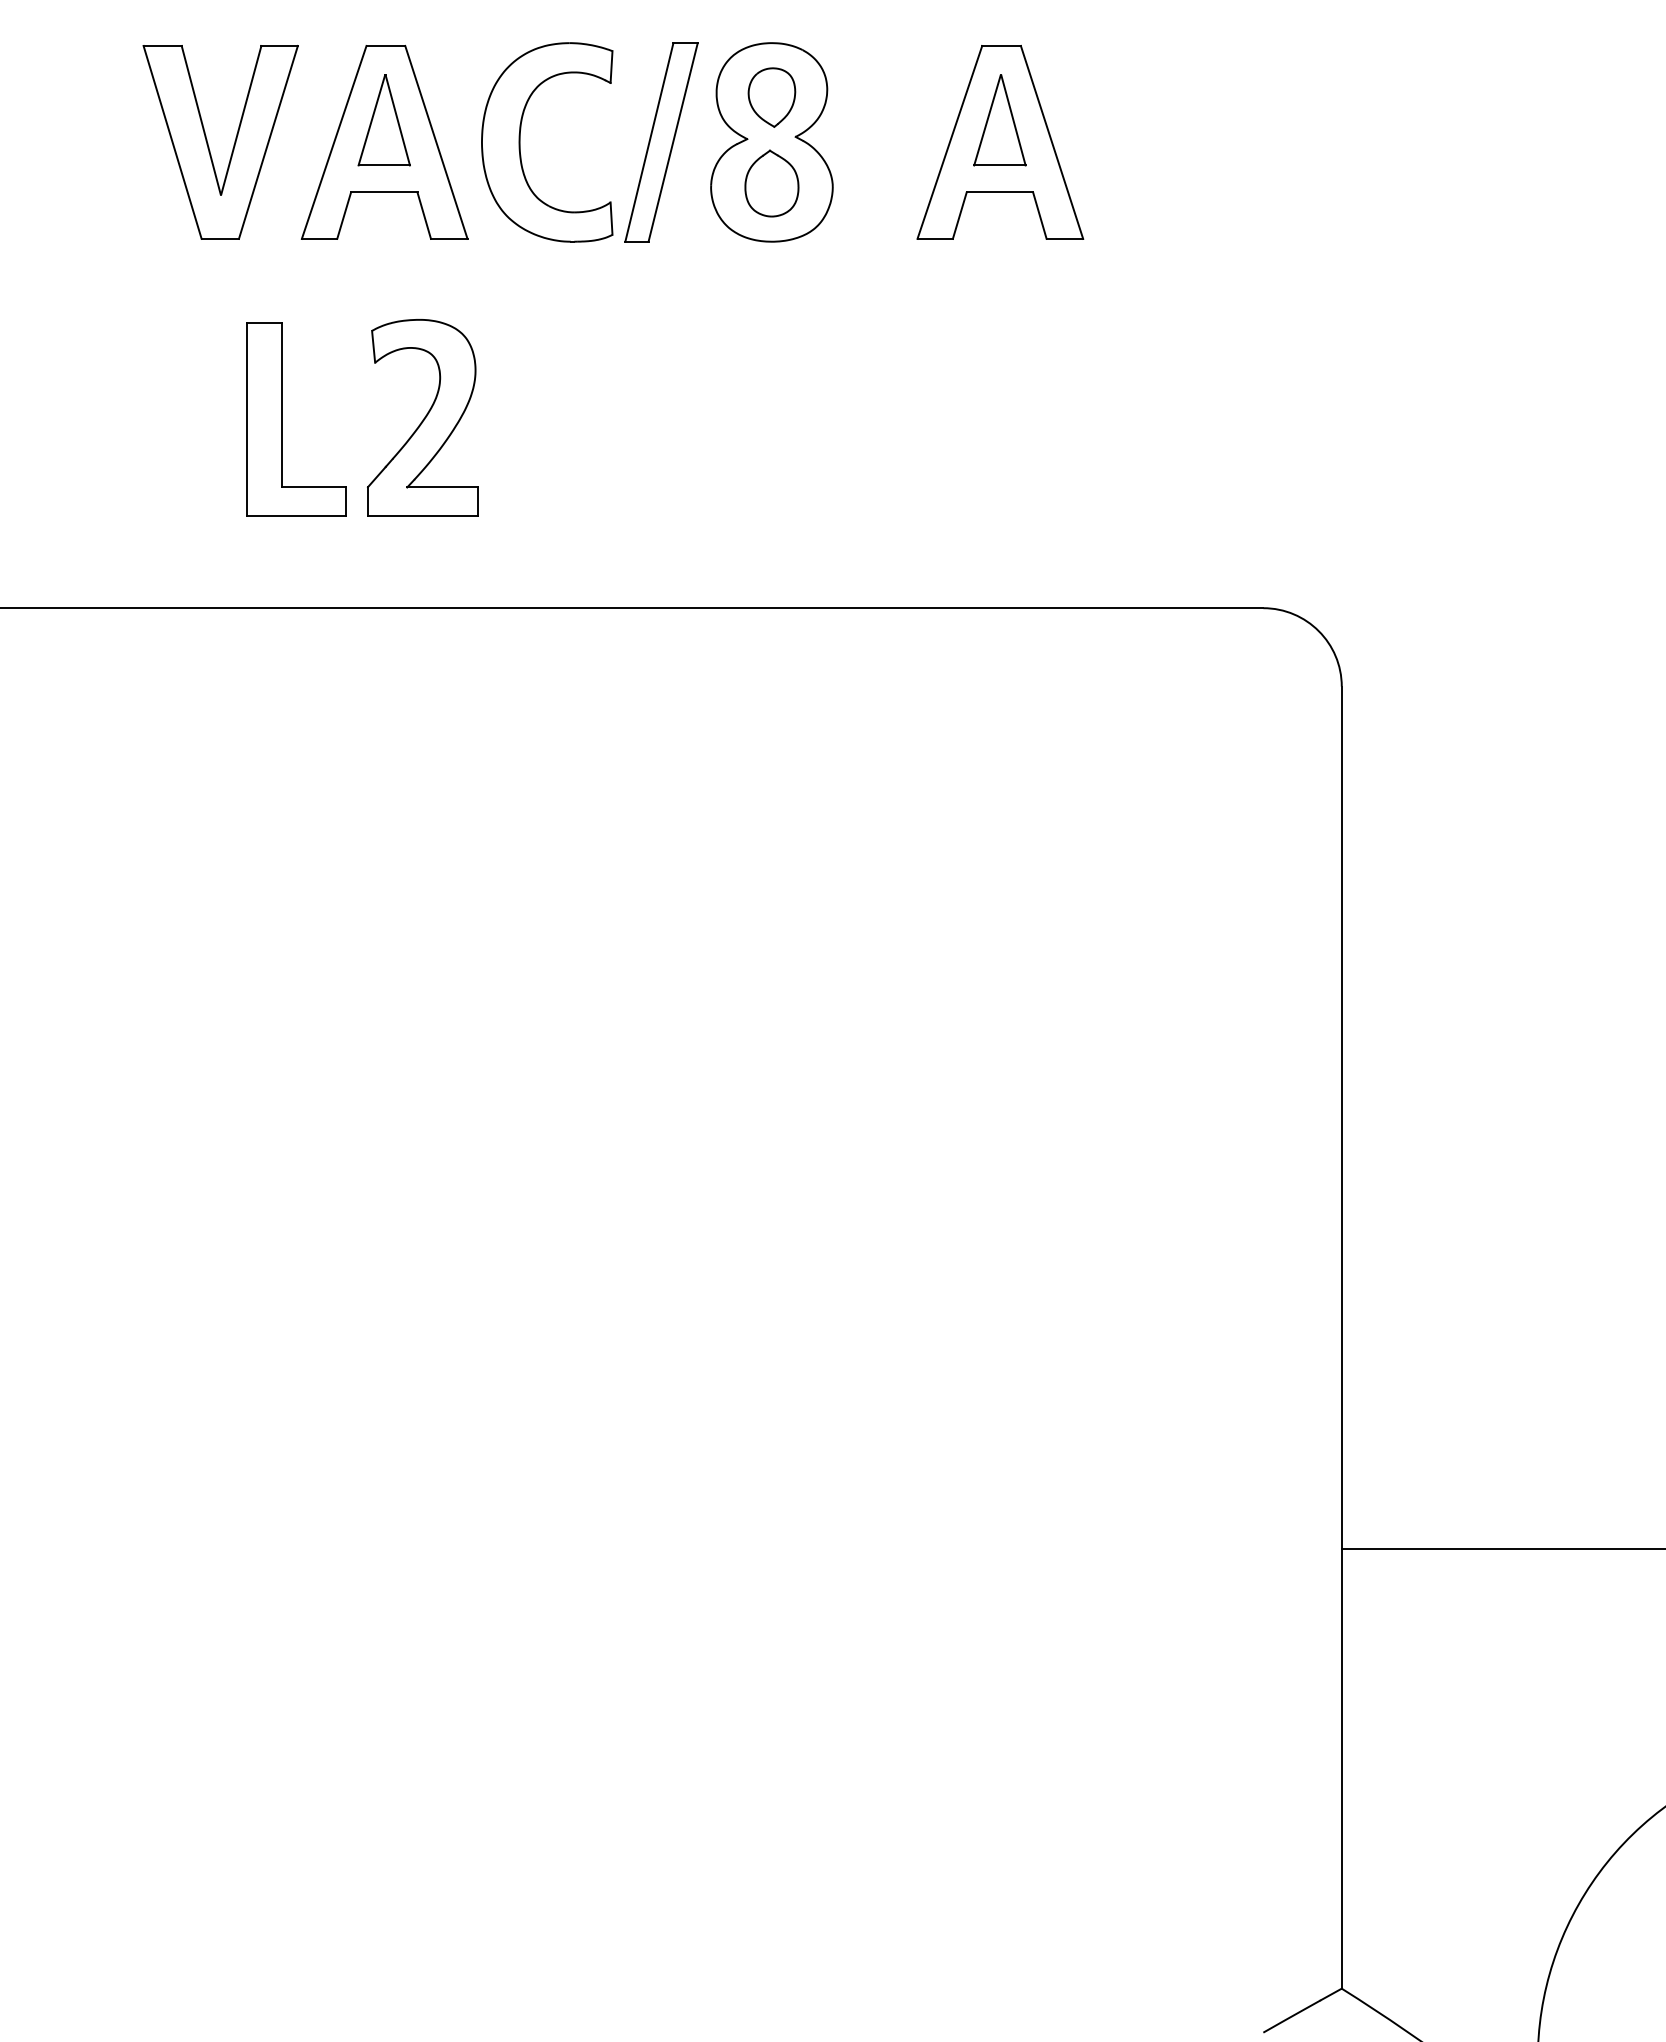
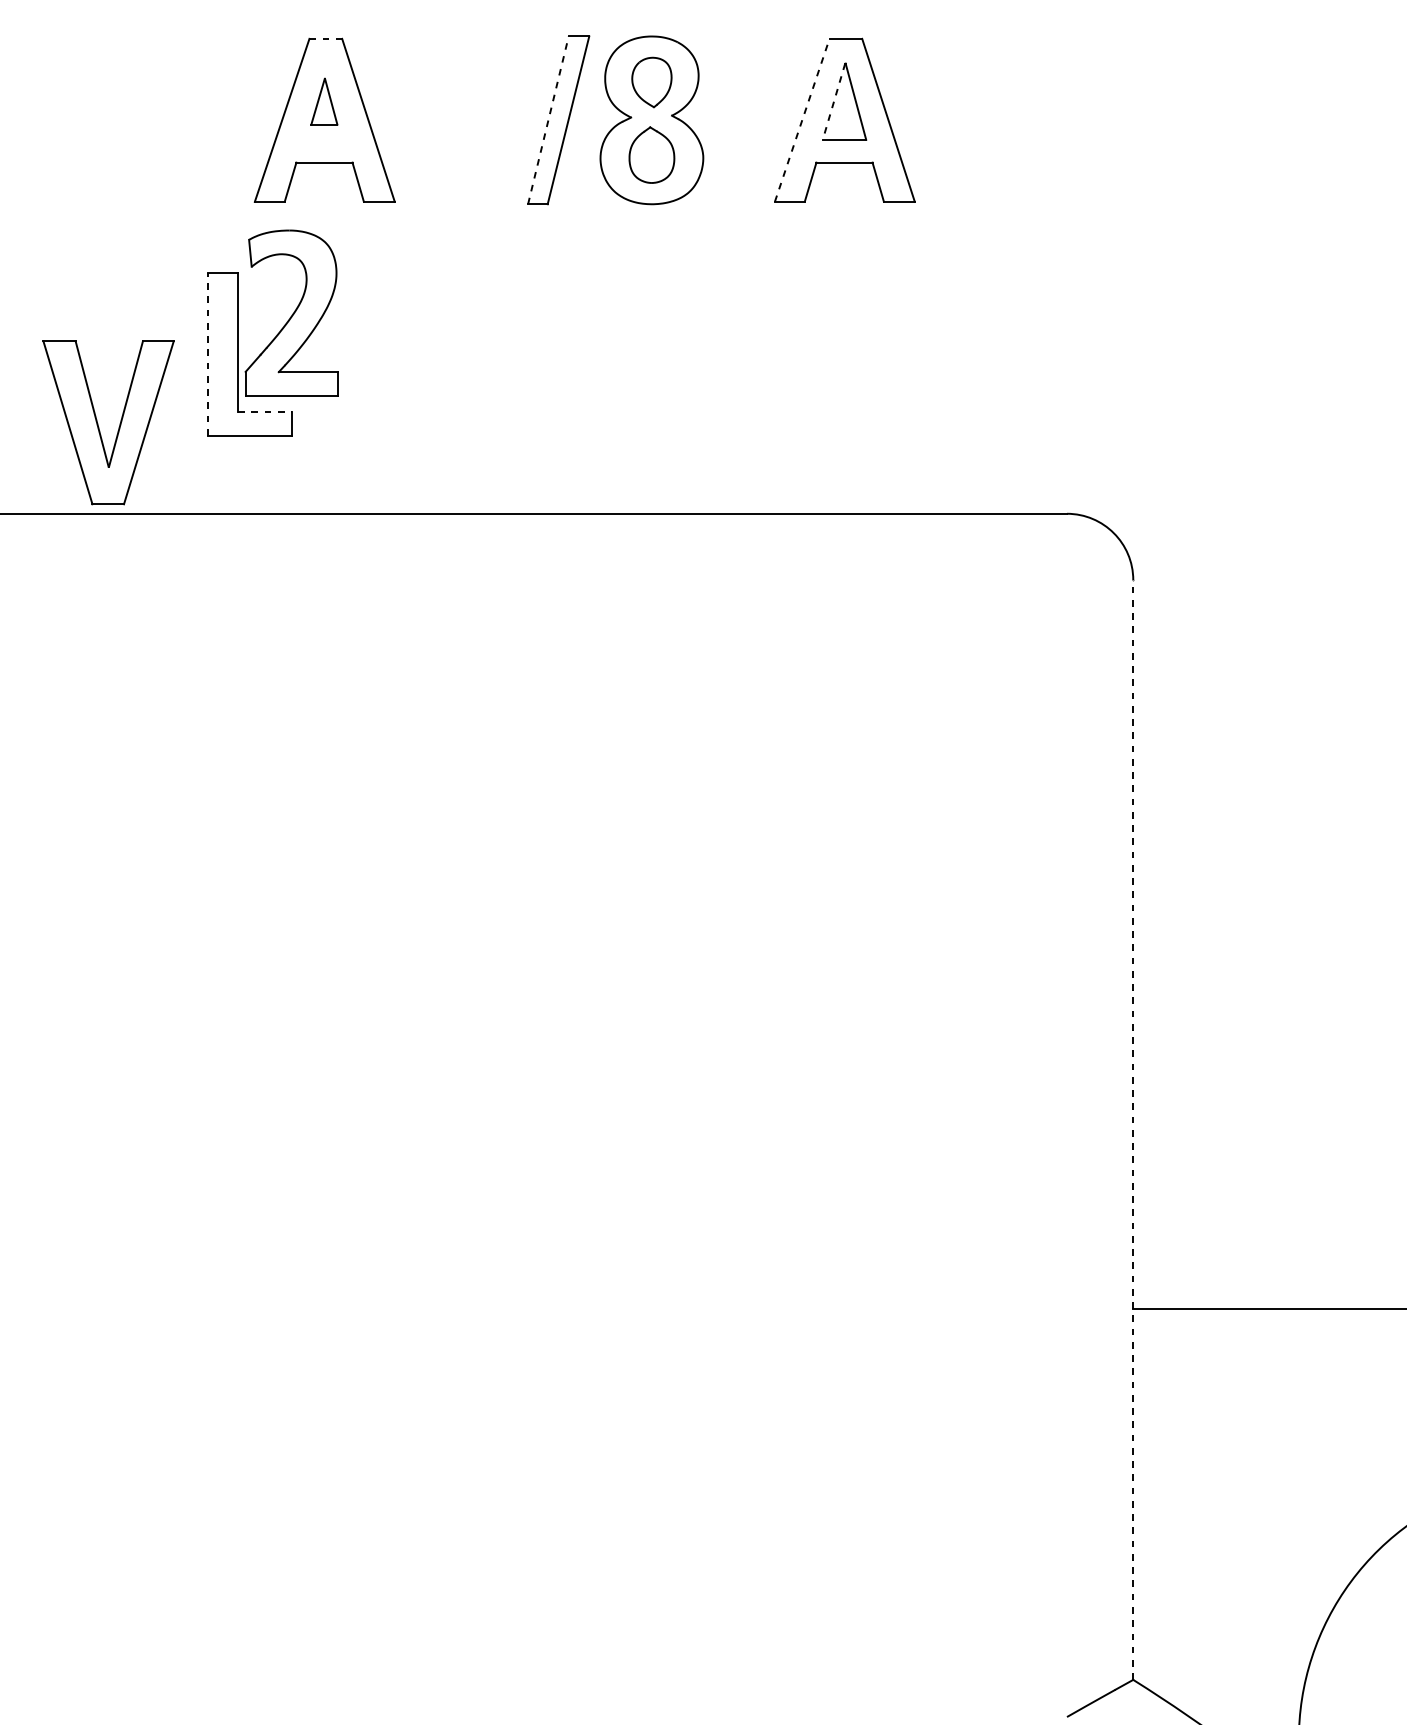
line: (386, 45) -> (326, 38), solid -> dashed
part: (383, 120) -> (323, 101), size x0.6
line: (987, 120) -> (834, 101), solid -> dashed
line: (649, 141) -> (548, 119), solid -> dashed
part: (520, 142) -> (439, 120), removed
line: (949, 142) -> (801, 120), solid -> dashed
part: (209, 146) -> (99, 426), moved
part: (422, 417) -> (291, 313), moved
line: (246, 419) -> (208, 354), solid -> dashed
line: (314, 487) -> (265, 411), solid -> dashed
line: (1341, 1337) -> (1133, 1129), solid -> dashed

